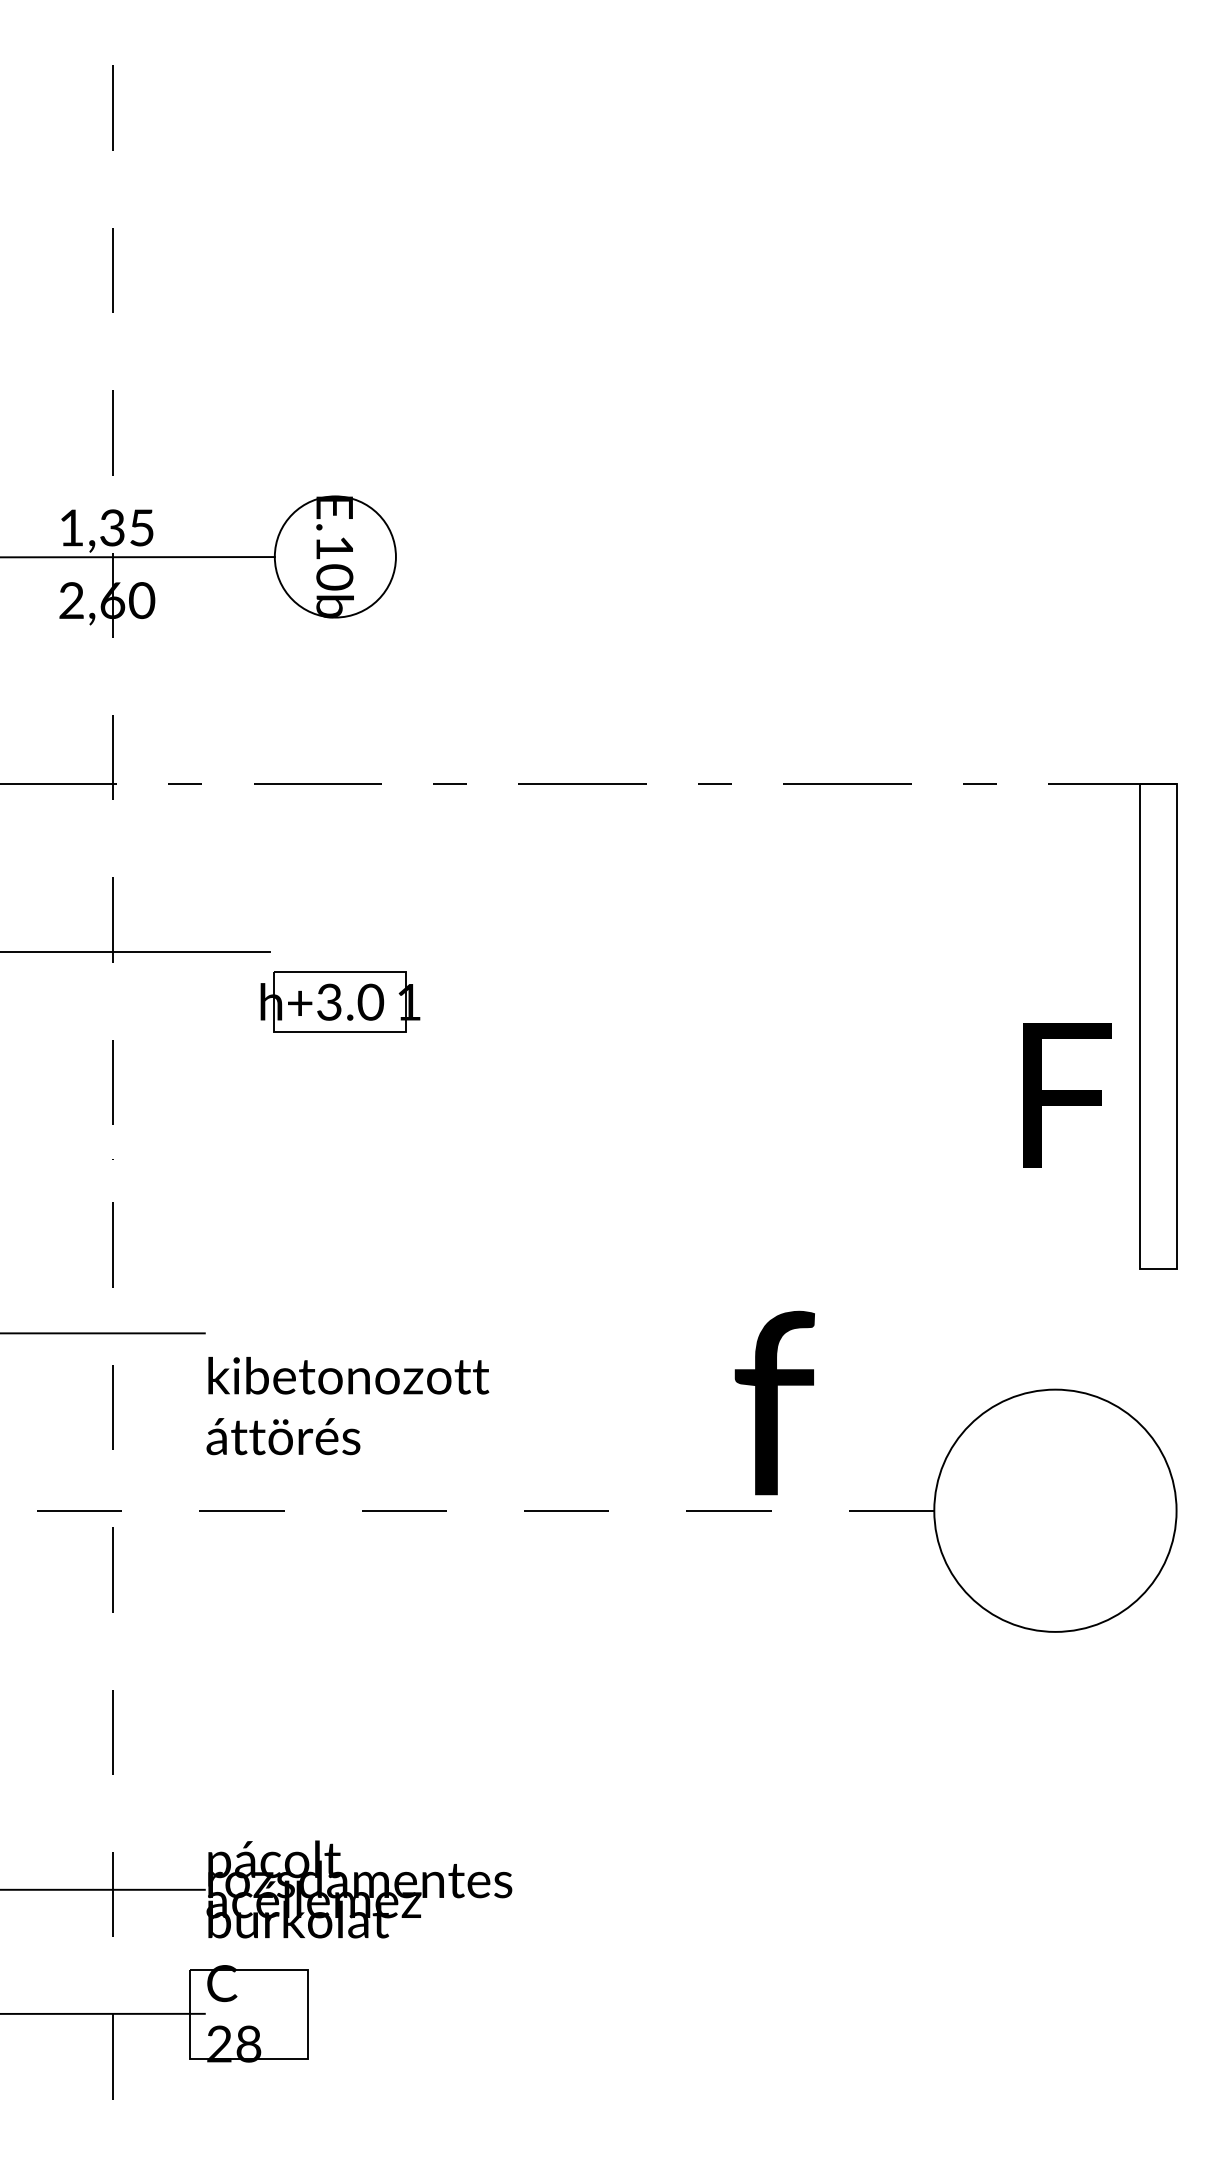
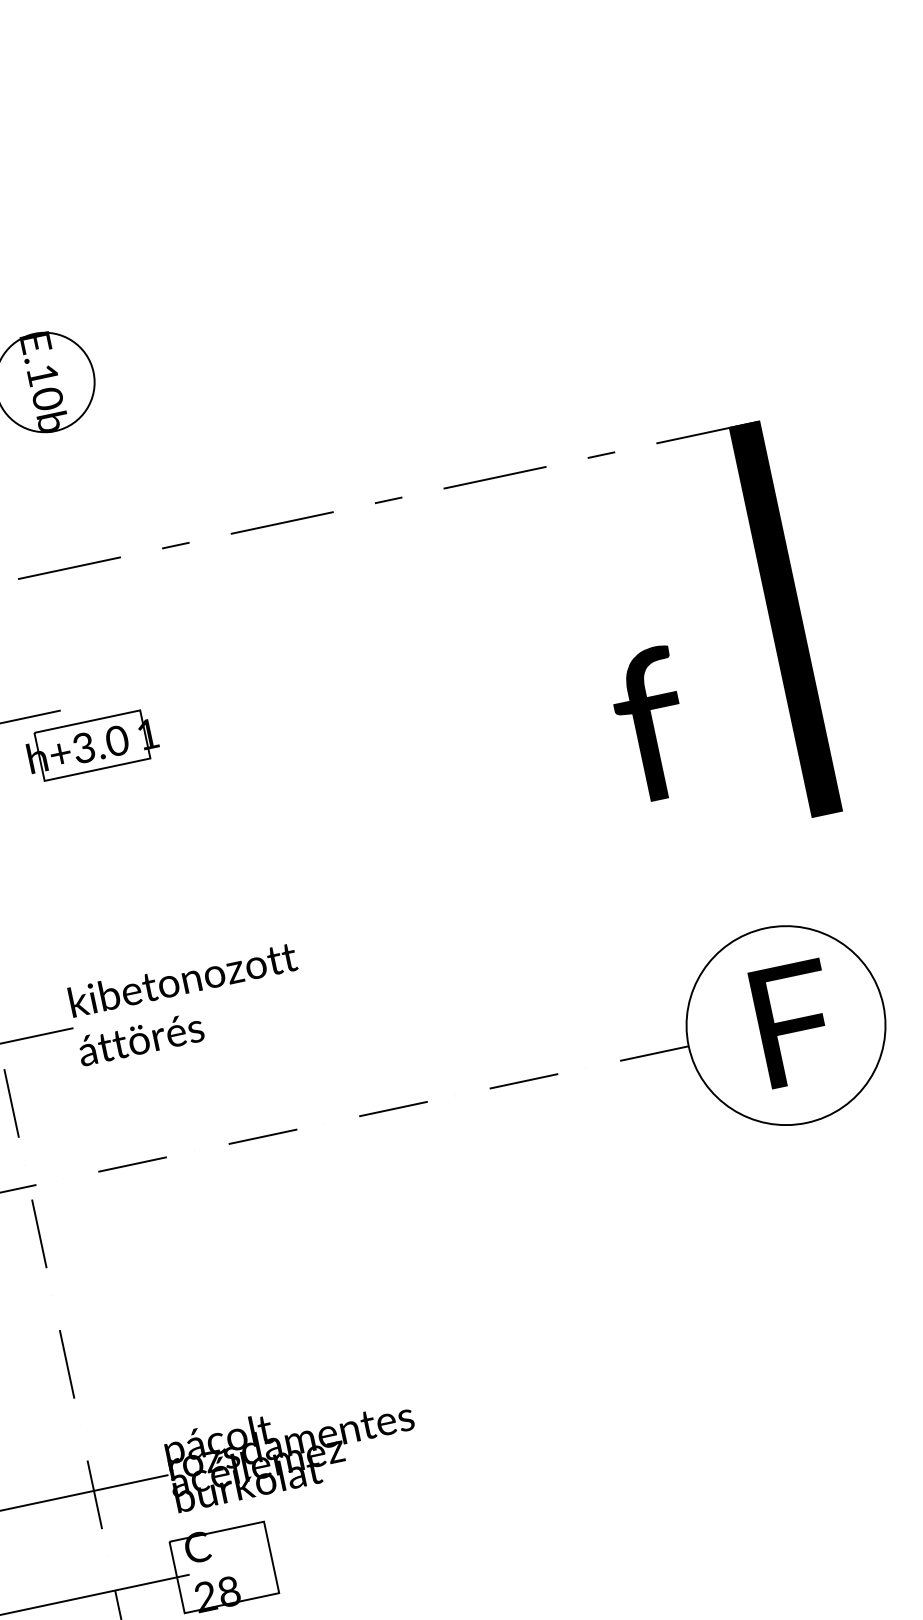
part: (340, 1001) -> (92, 745), moved
fill: (1157, 1026) -> (785, 619), added
text: (1067, 1095) -> (795, 1023), moved
text: (774, 1402) -> (650, 724), moved
text: (347, 1406) -> (187, 1004), moved

